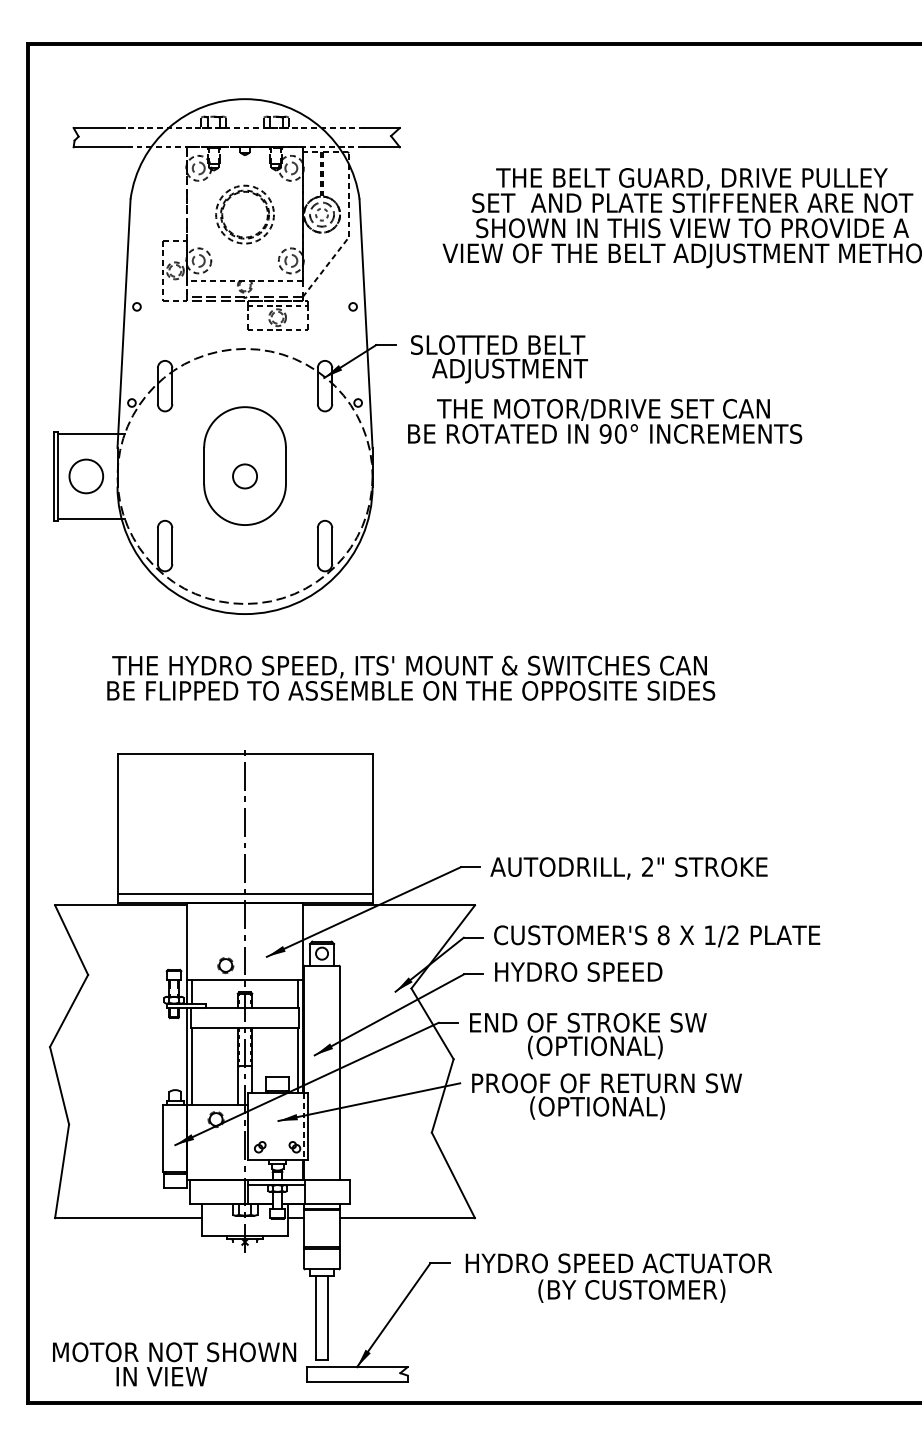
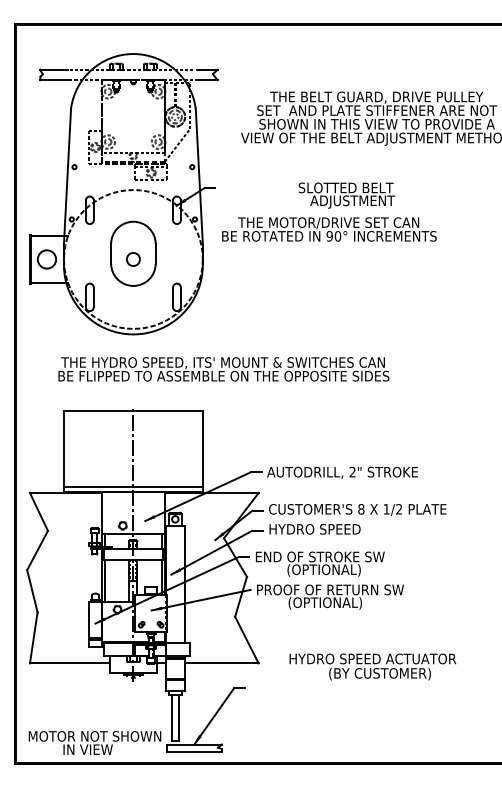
part: (237, 195) -> (129, 106), removed
text: (498, 358) -> (346, 195), moved
text: (618, 1277) -> (372, 666), moved

